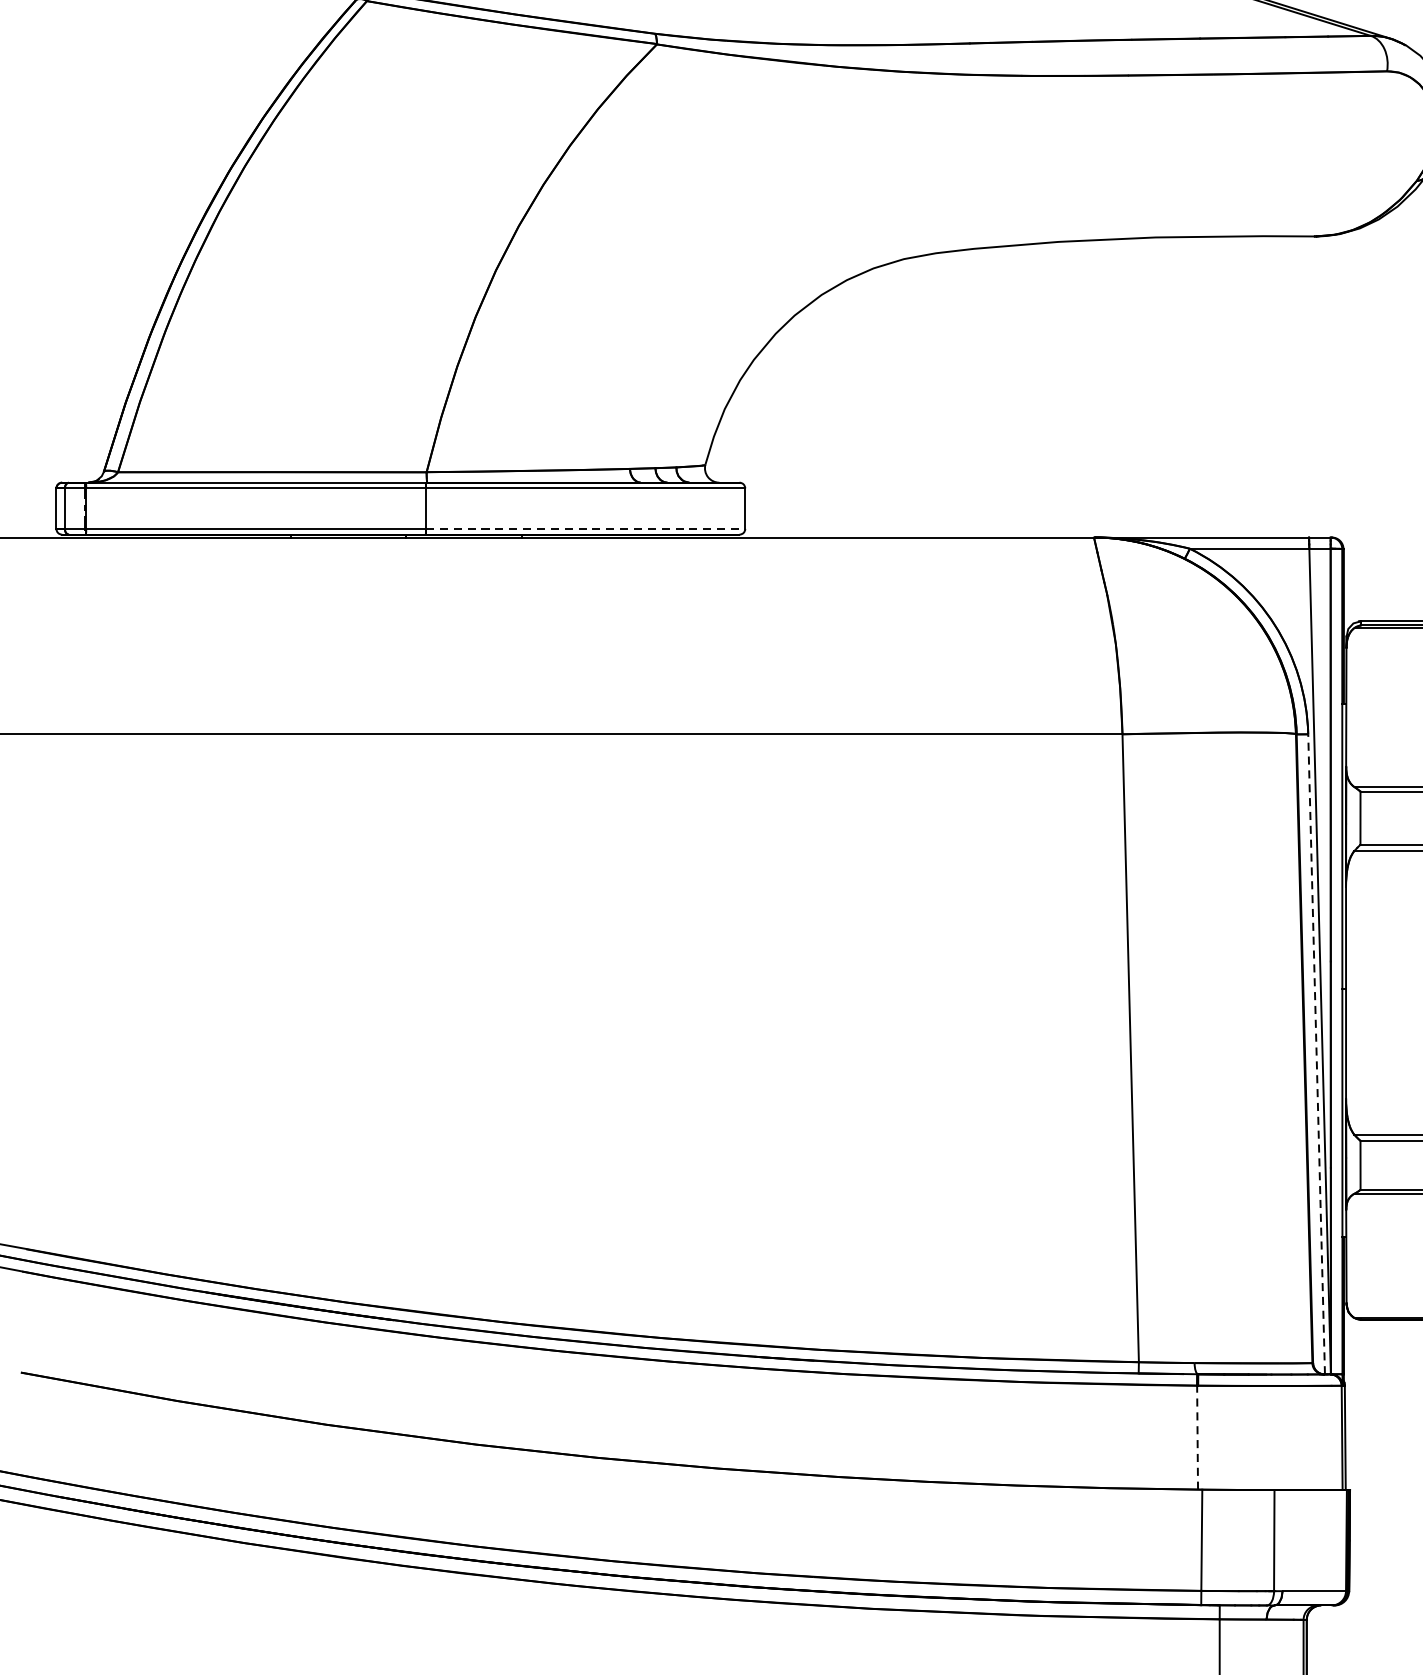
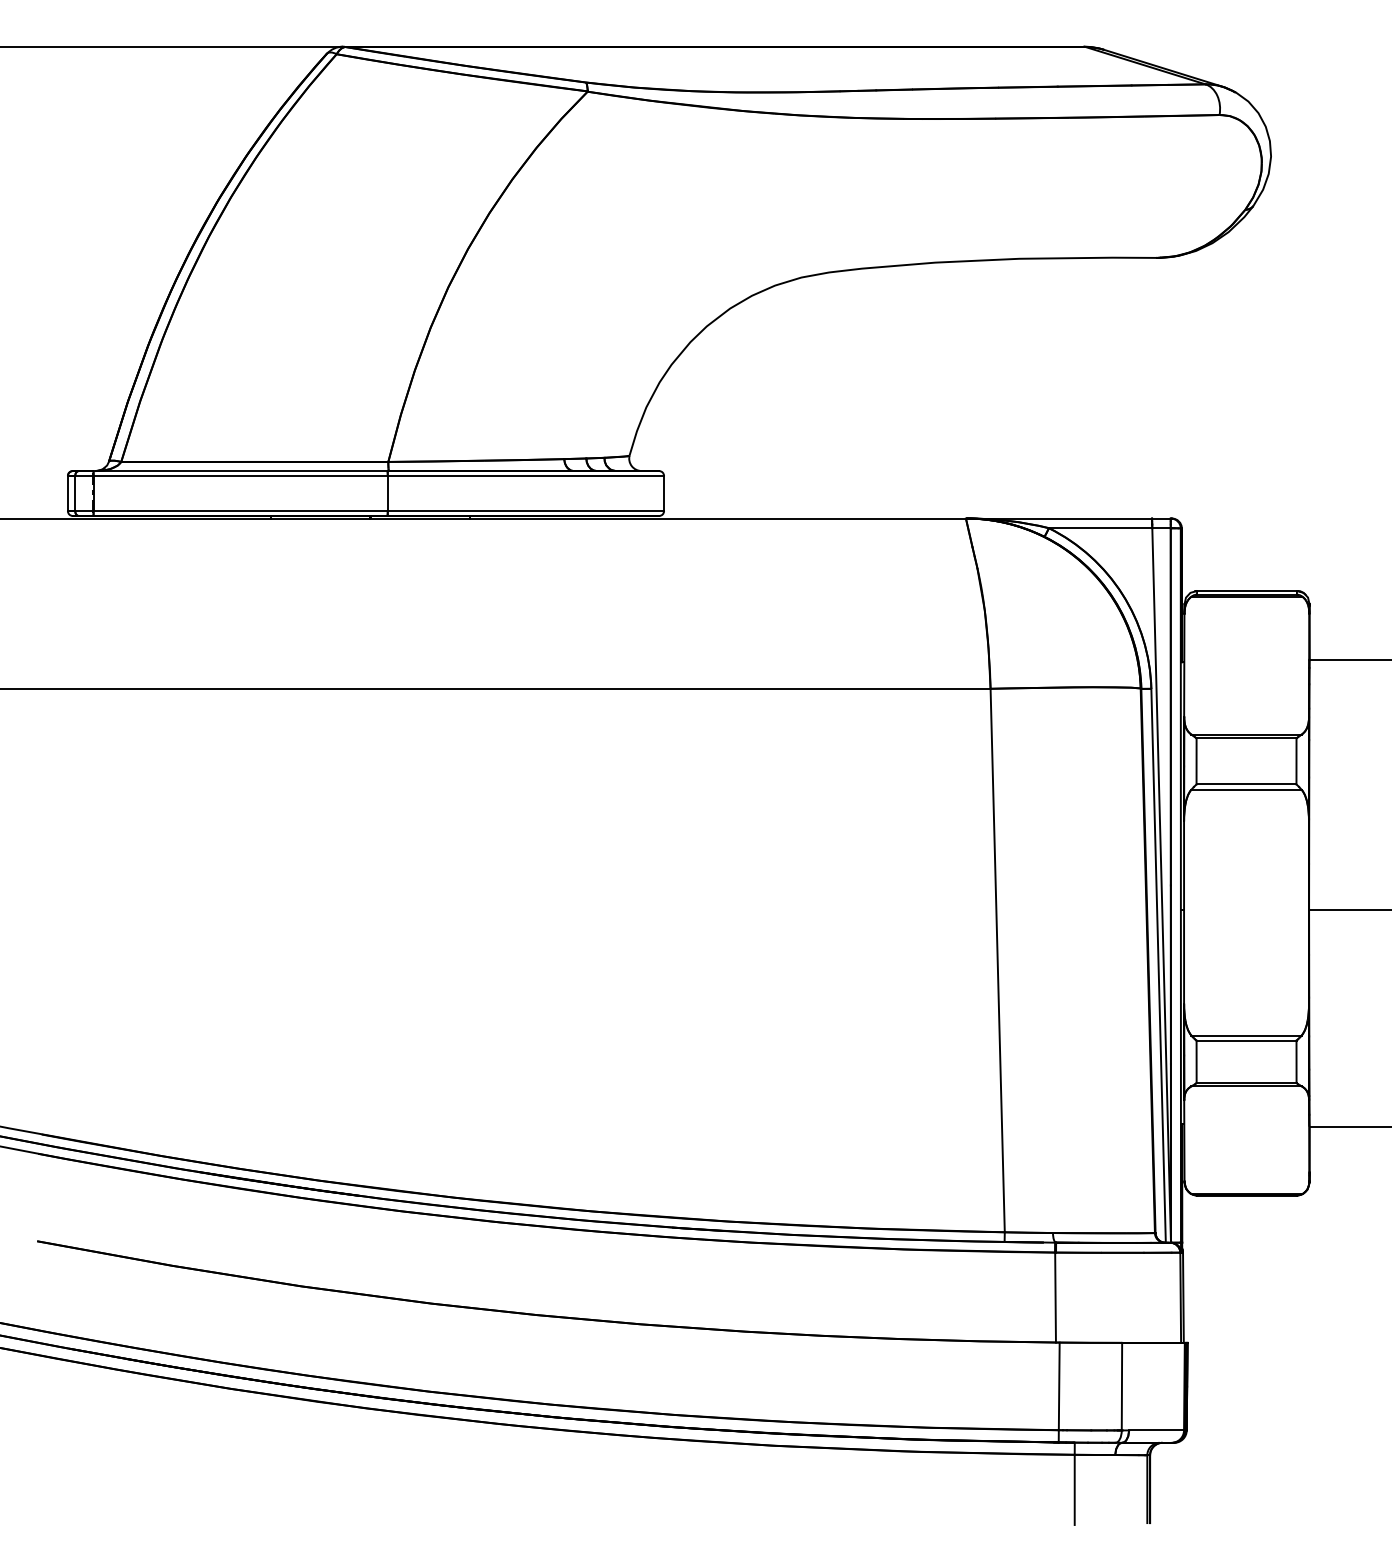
line: (586, 529) -> (526, 511), dashed -> solid
line: (1316, 1053) -> (1158, 965), dashed -> solid
line: (1197, 1437) -> (1055, 1297), dashed -> solid

